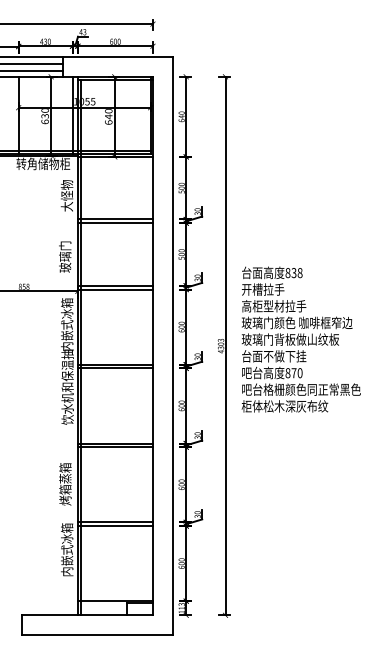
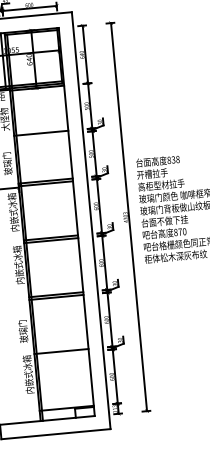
line: (114, 223) -> (40, 136), removed
text: (67, 386) -> (17, 256), 饮水机和保温抽 -> 内嵌式冰箱
text: (65, 484) -> (23, 327), 烤箱蒸箱 -> 玻璃门
line: (114, 526) -> (61, 354), removed

